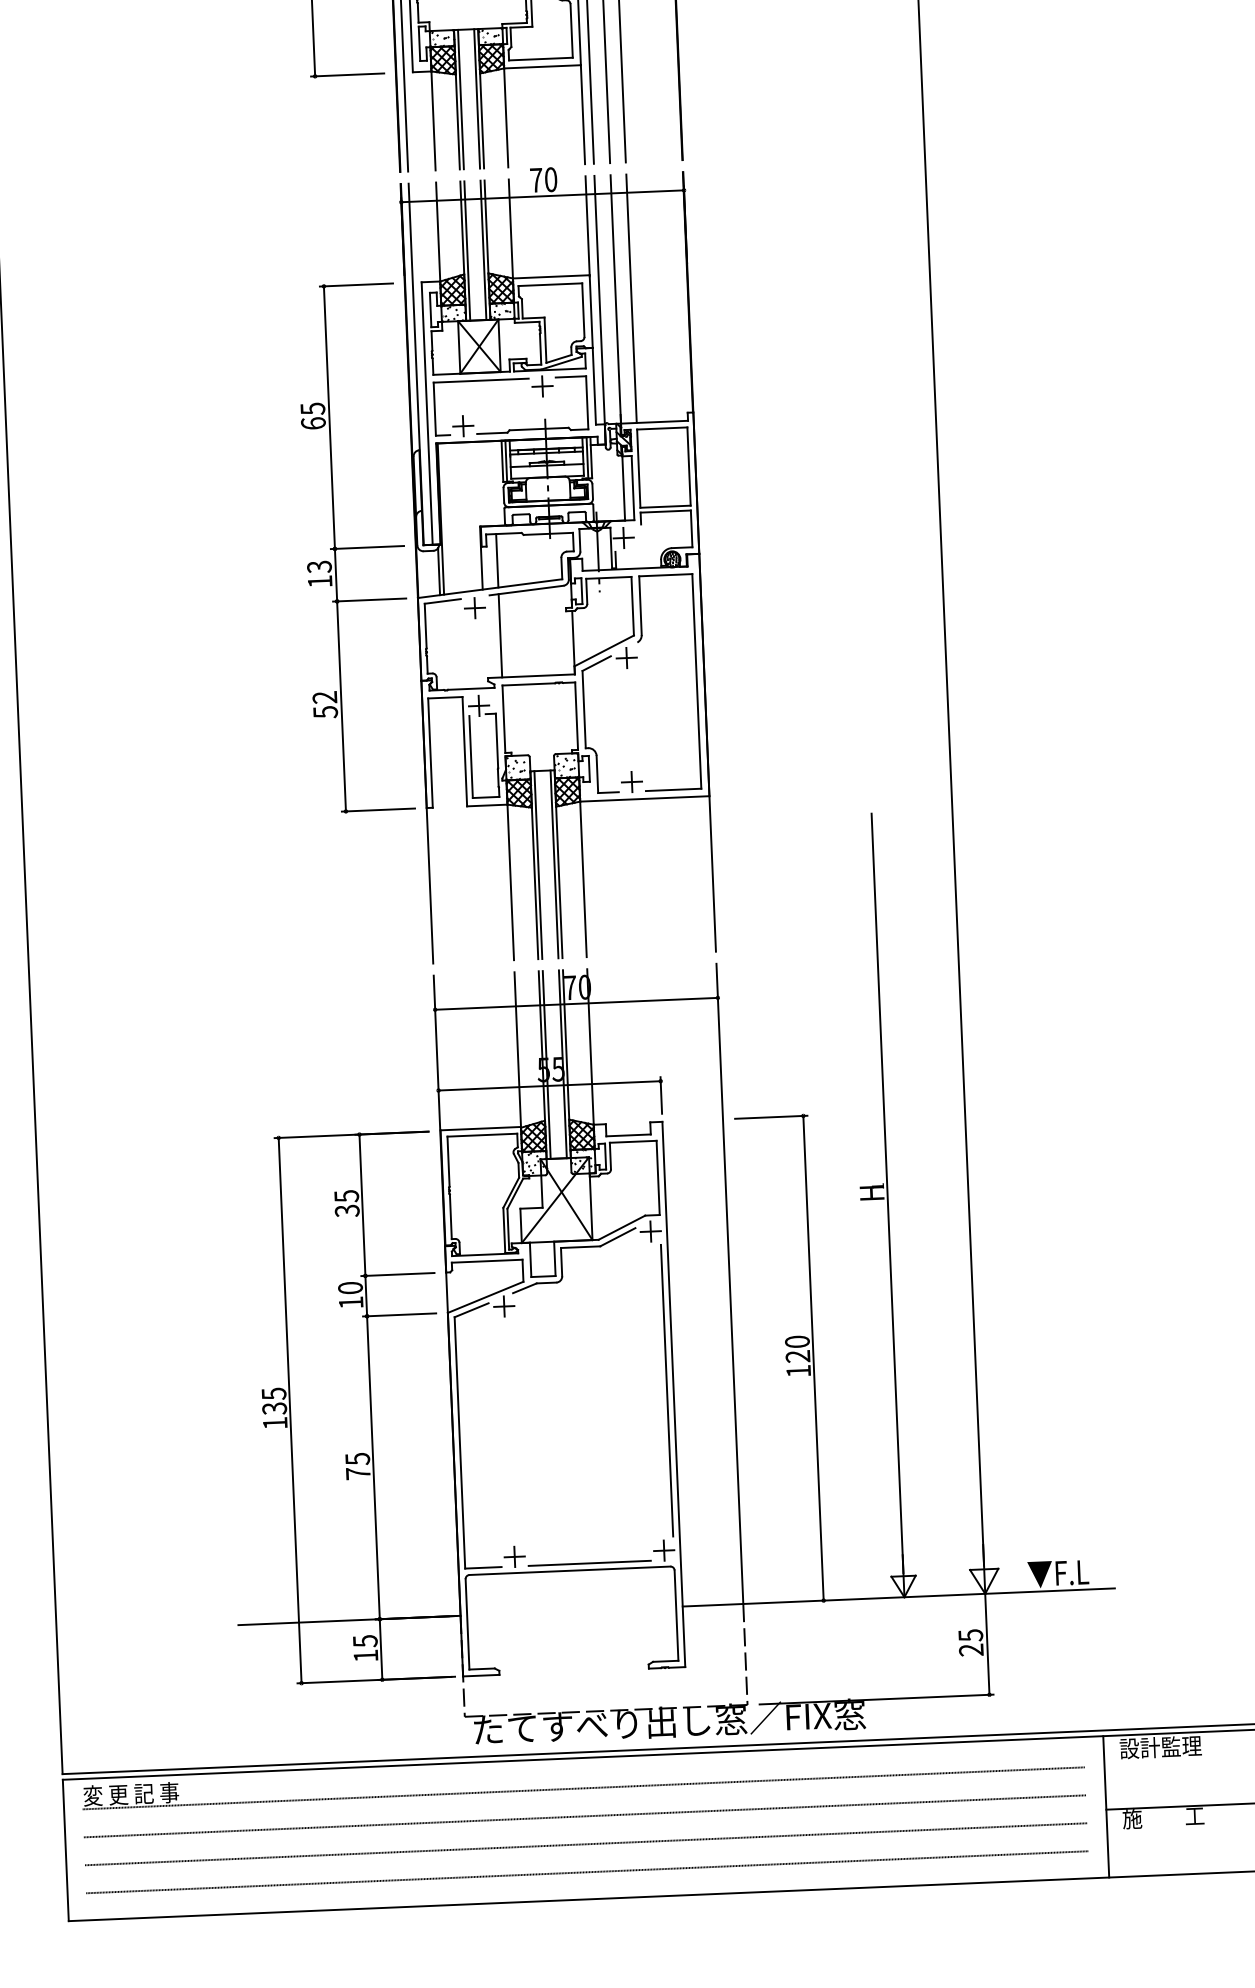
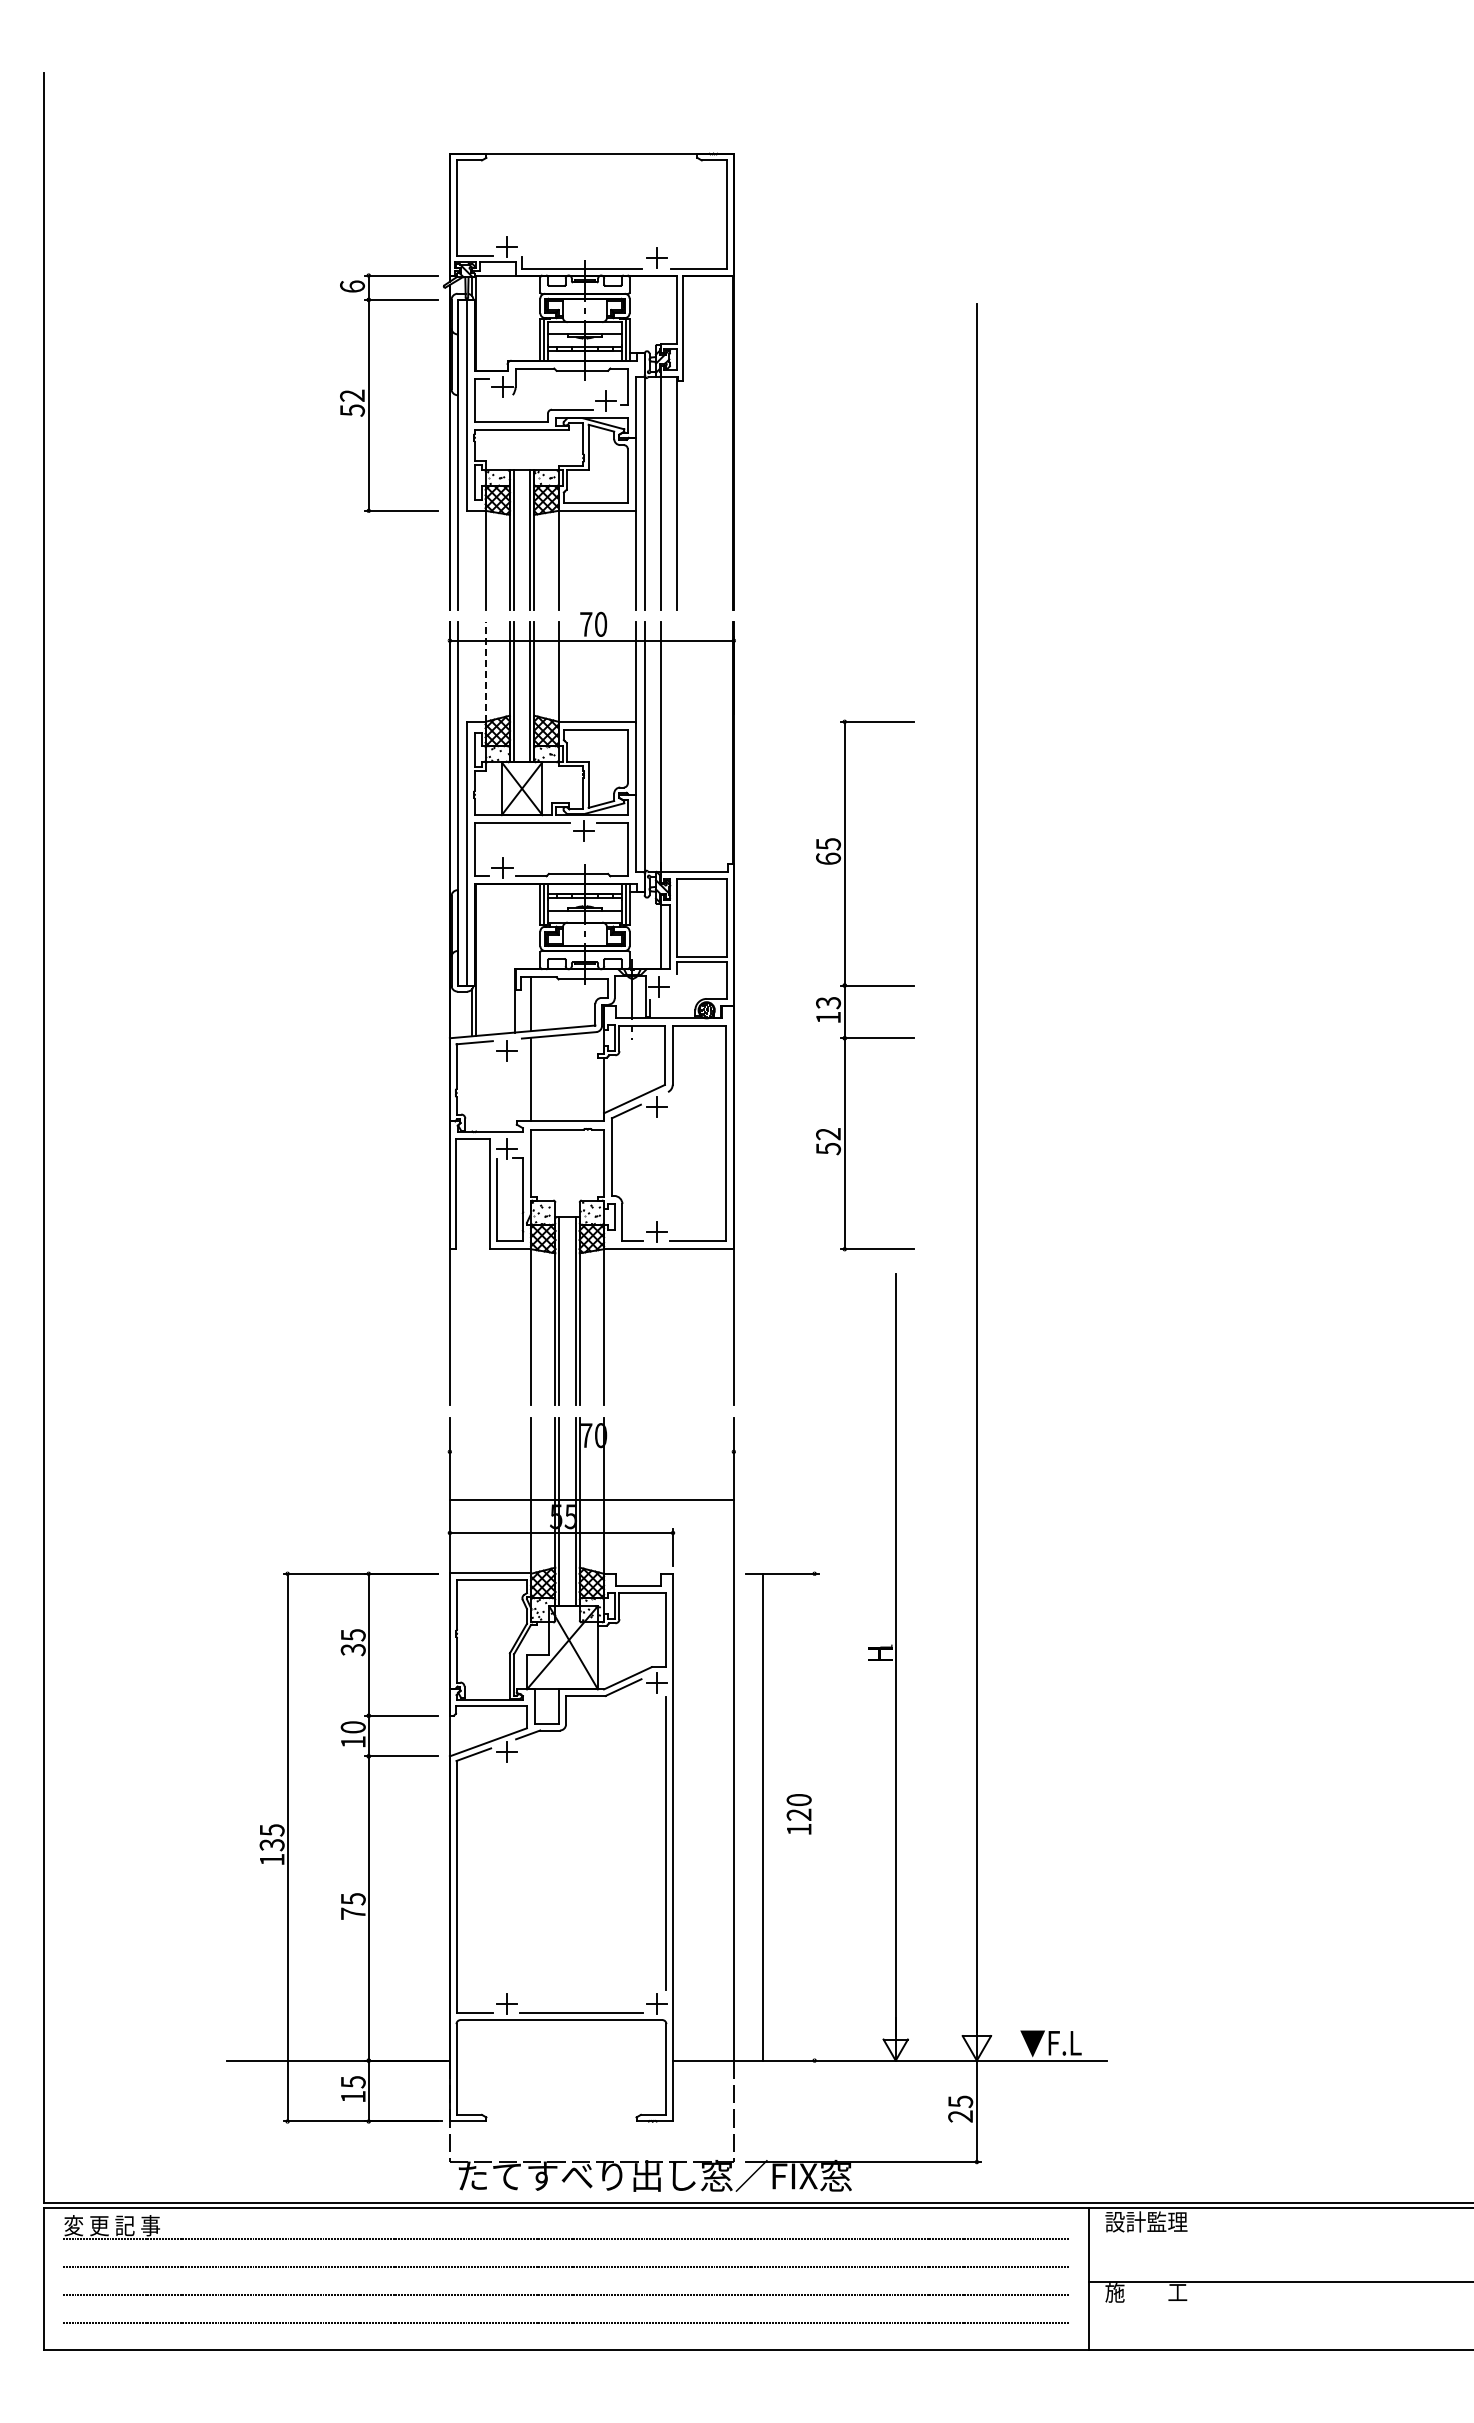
line: (438, 232) -> (485, 672), solid -> dashed
line: (631, 298) -> (676, 746), removed
part: (355, 548) -> (865, 985), moved
line: (576, 1003) -> (591, 1499), moved
line: (813, 1357) -> (762, 1816), moved

